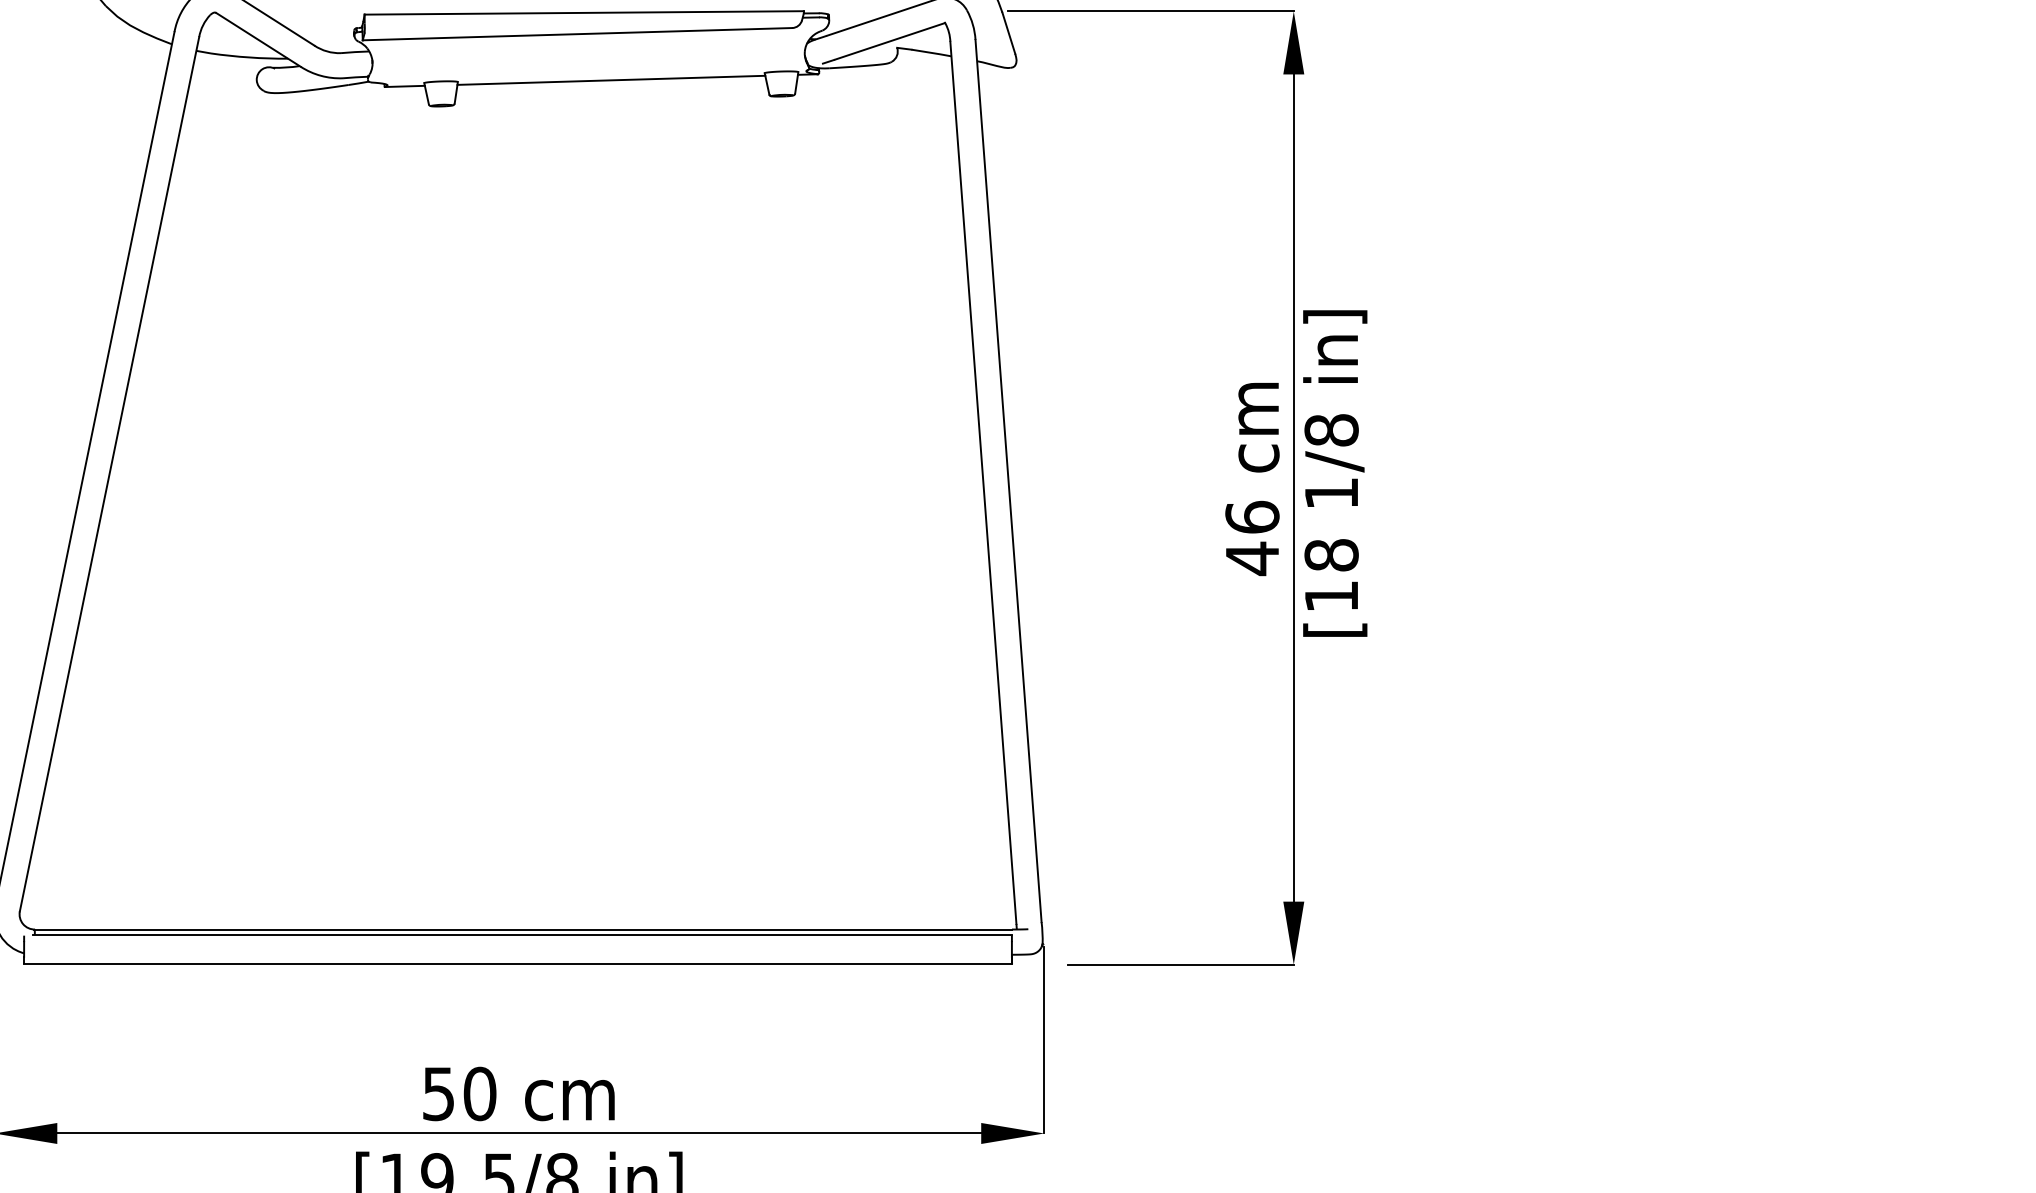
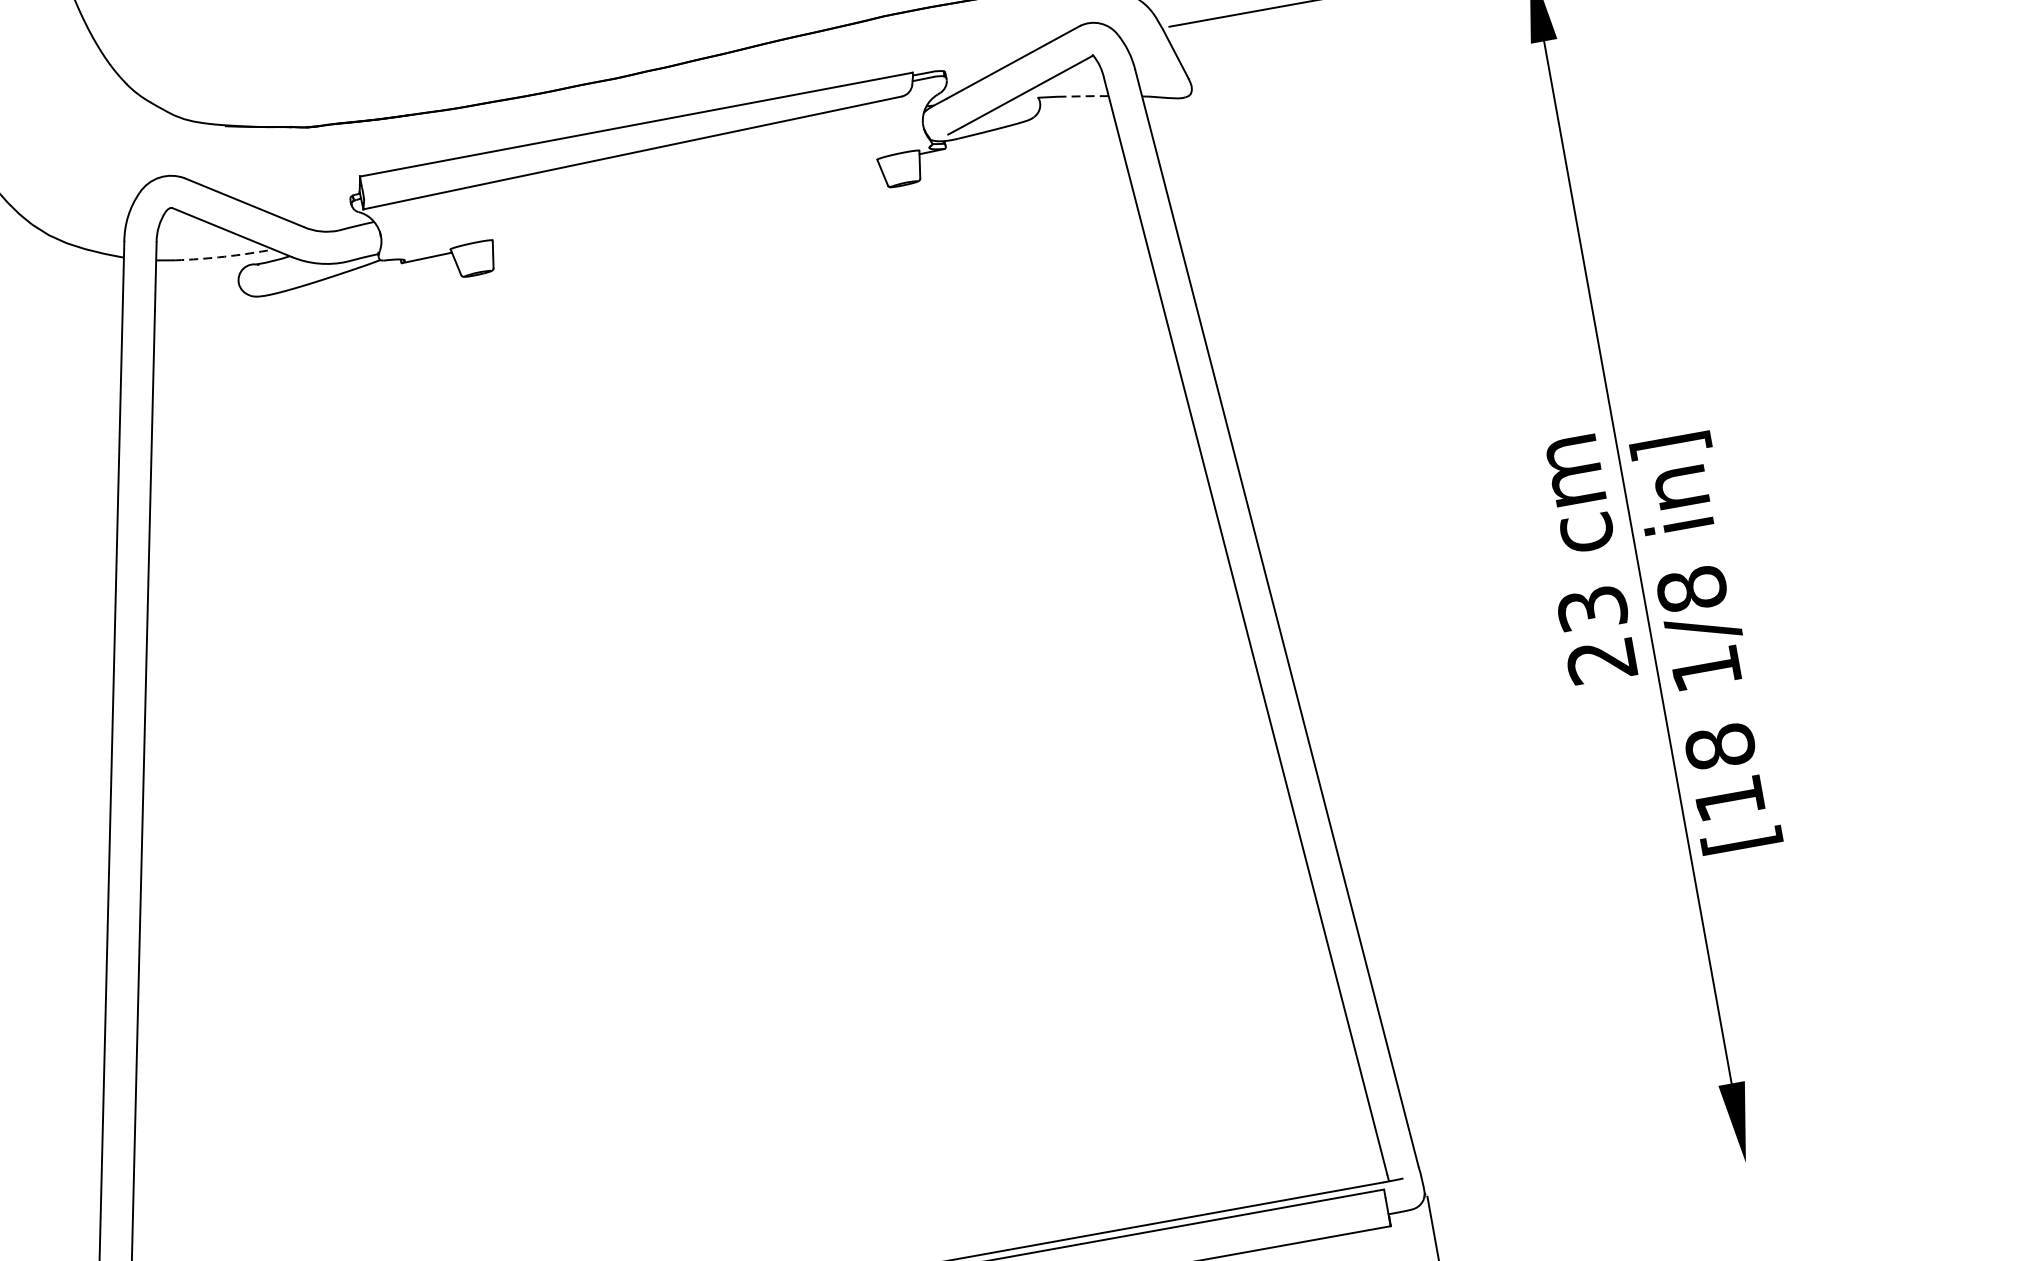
line: (931, 52) -> (1082, 95), solid -> dashed
arc: (249, 57) -> (224, 256), solid -> dashed
line: (611, 79) -> (685, 202), removed
text: (1335, 473) -> (1706, 642), moved
text: (1252, 538) -> (1597, 635), 46 -> 23
line: (1180, 964) -> (1603, 1188), removed

